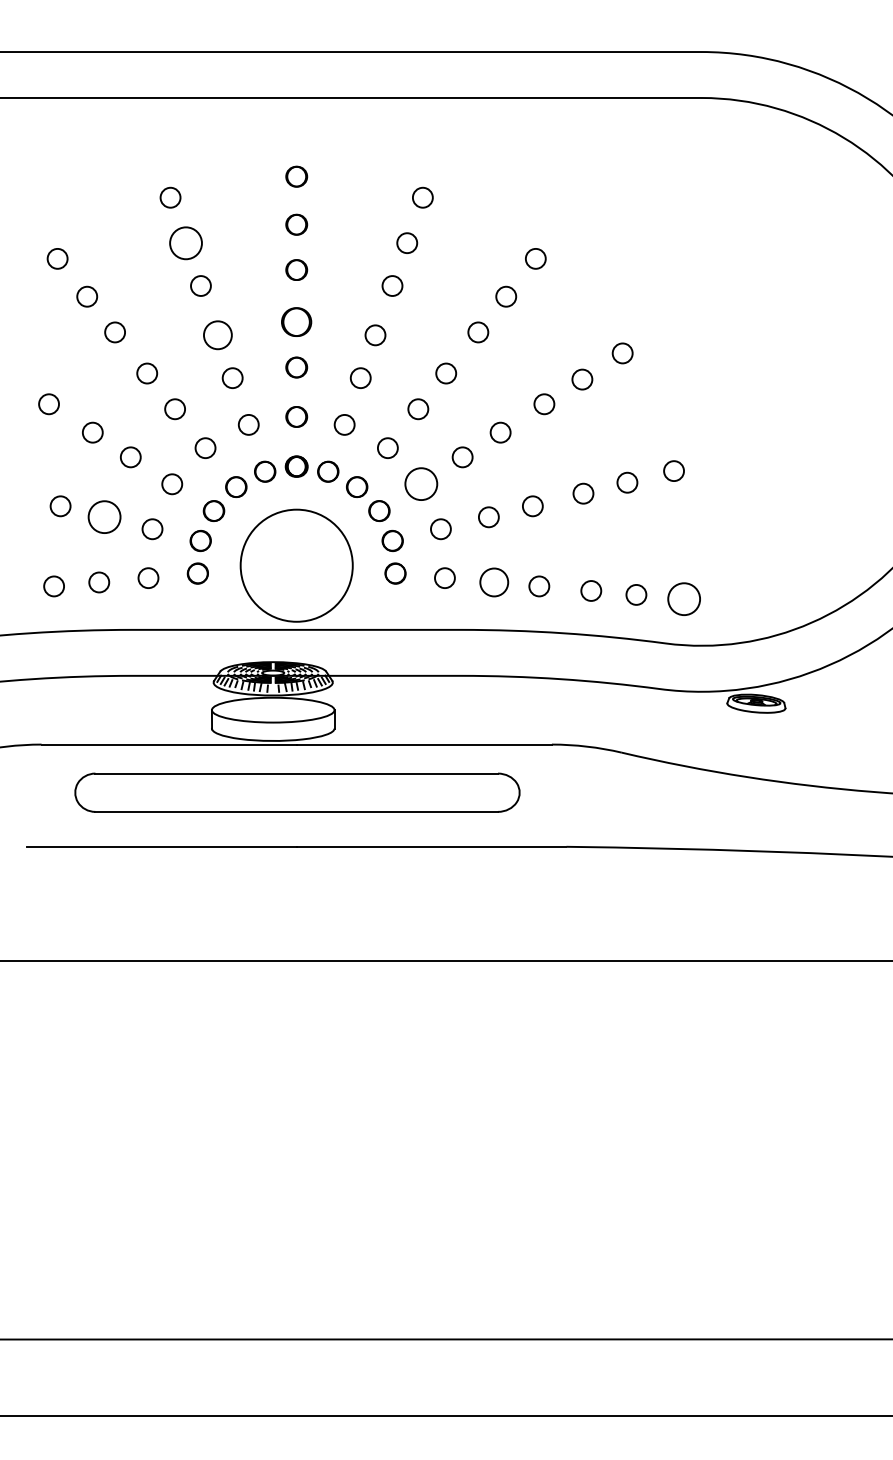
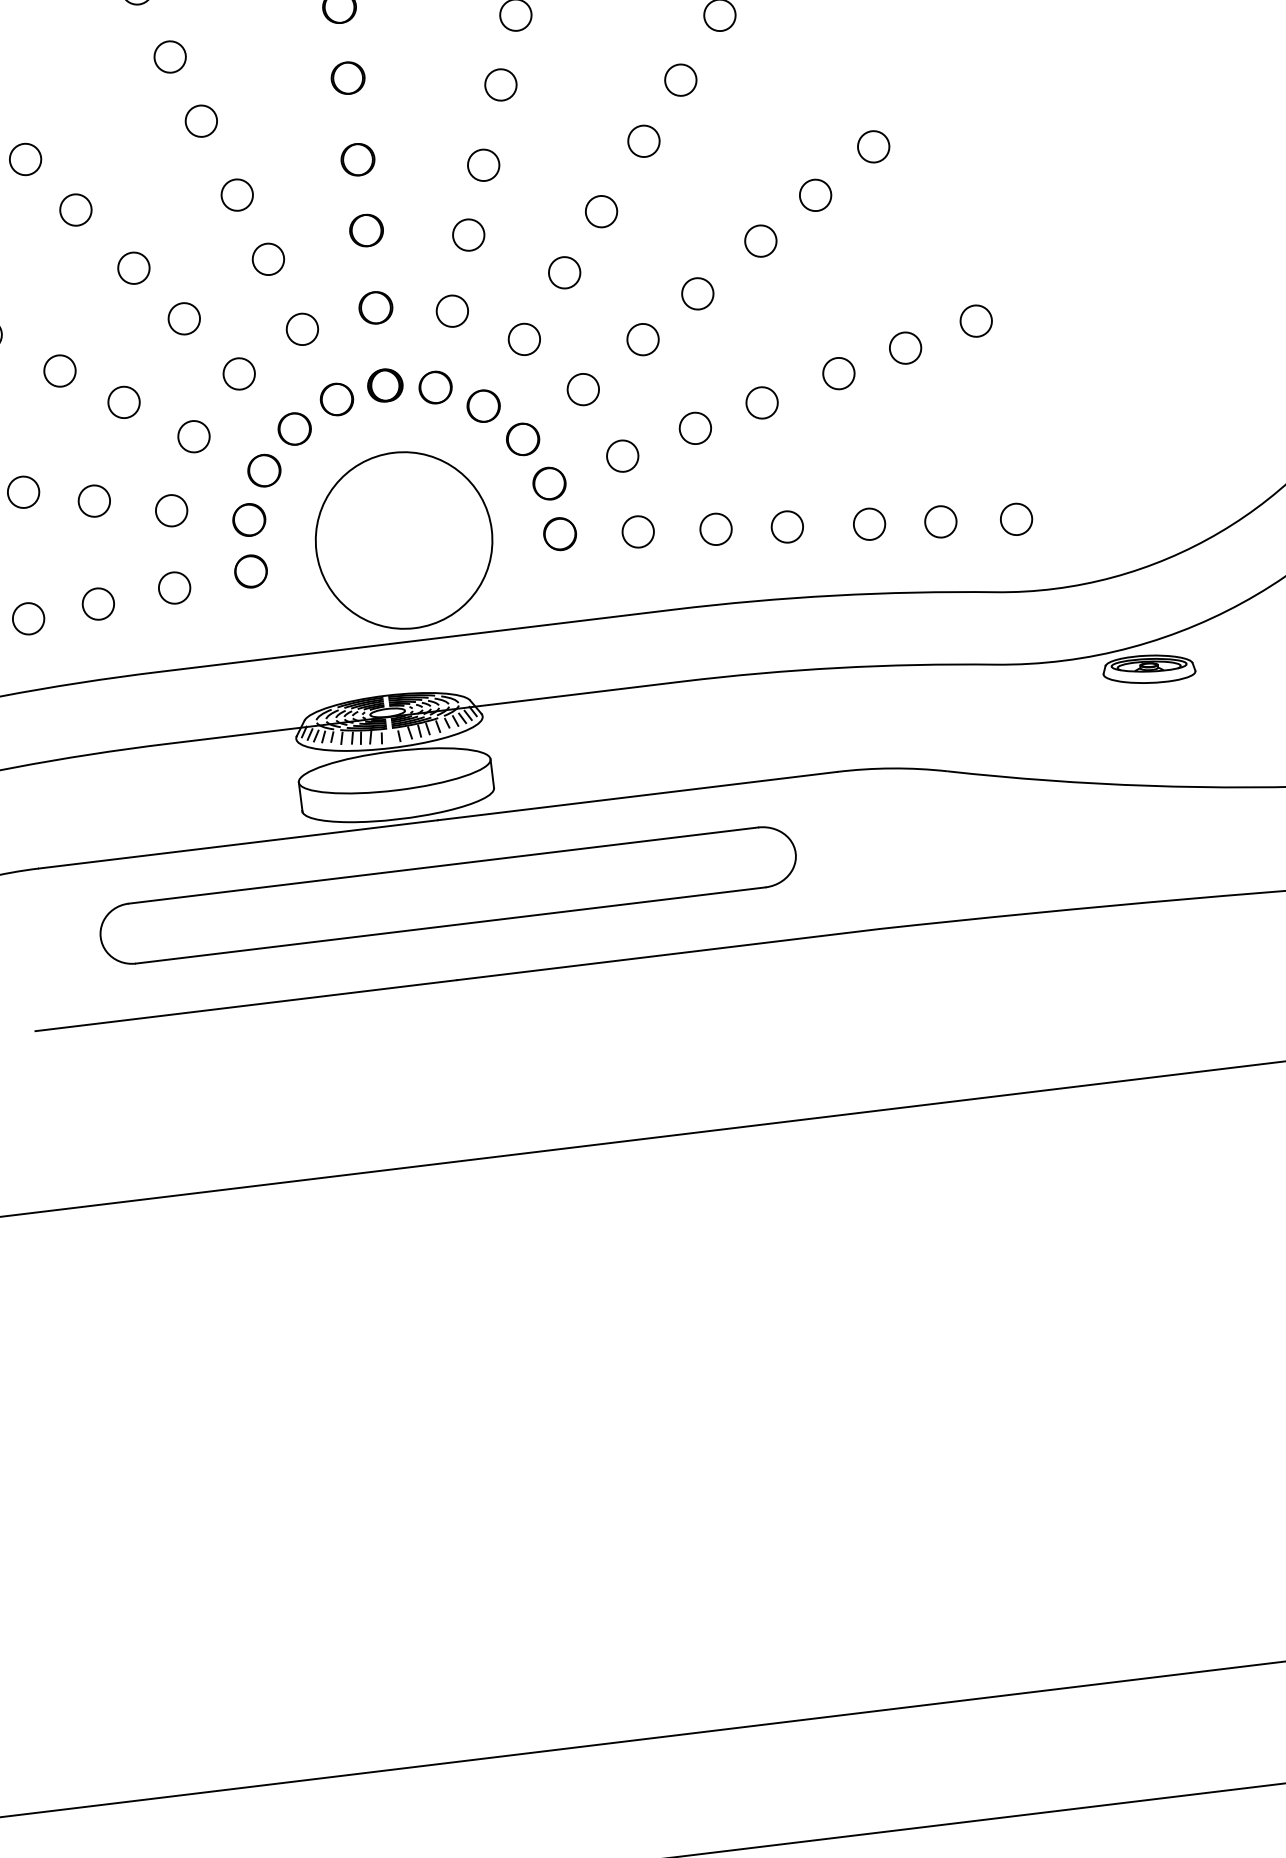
circle: (186, 242) -> (170, 55), size x0.62
part: (296, 322) -> (357, 160), size x0.71
circle: (217, 335) -> (236, 195), size x0.71
circle: (420, 484) -> (582, 390), size x0.62
circle: (104, 517) -> (94, 501), size x0.62
circle: (493, 582) -> (714, 529), size x0.71
circle: (684, 598) -> (1016, 518), size x0.62

